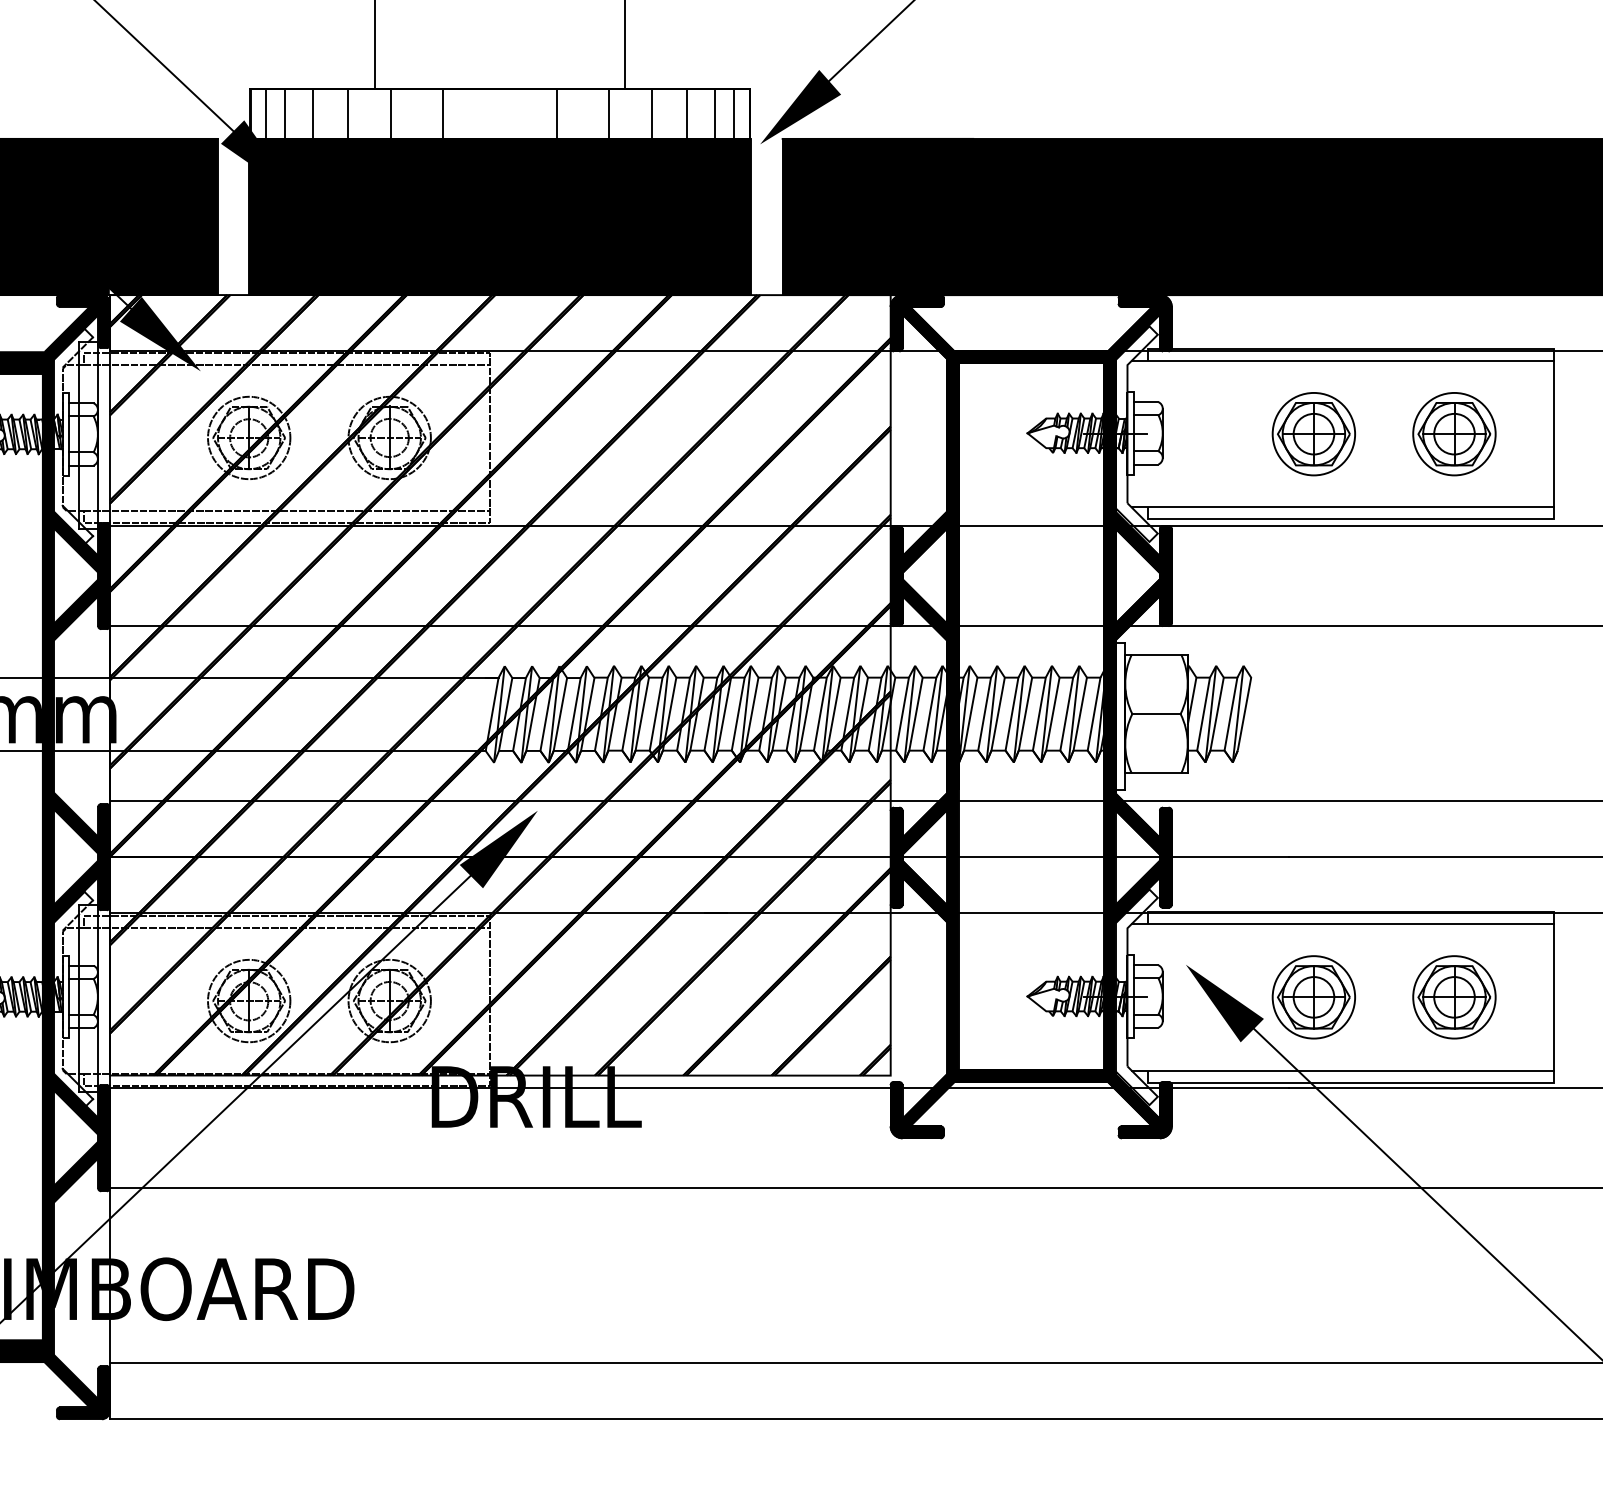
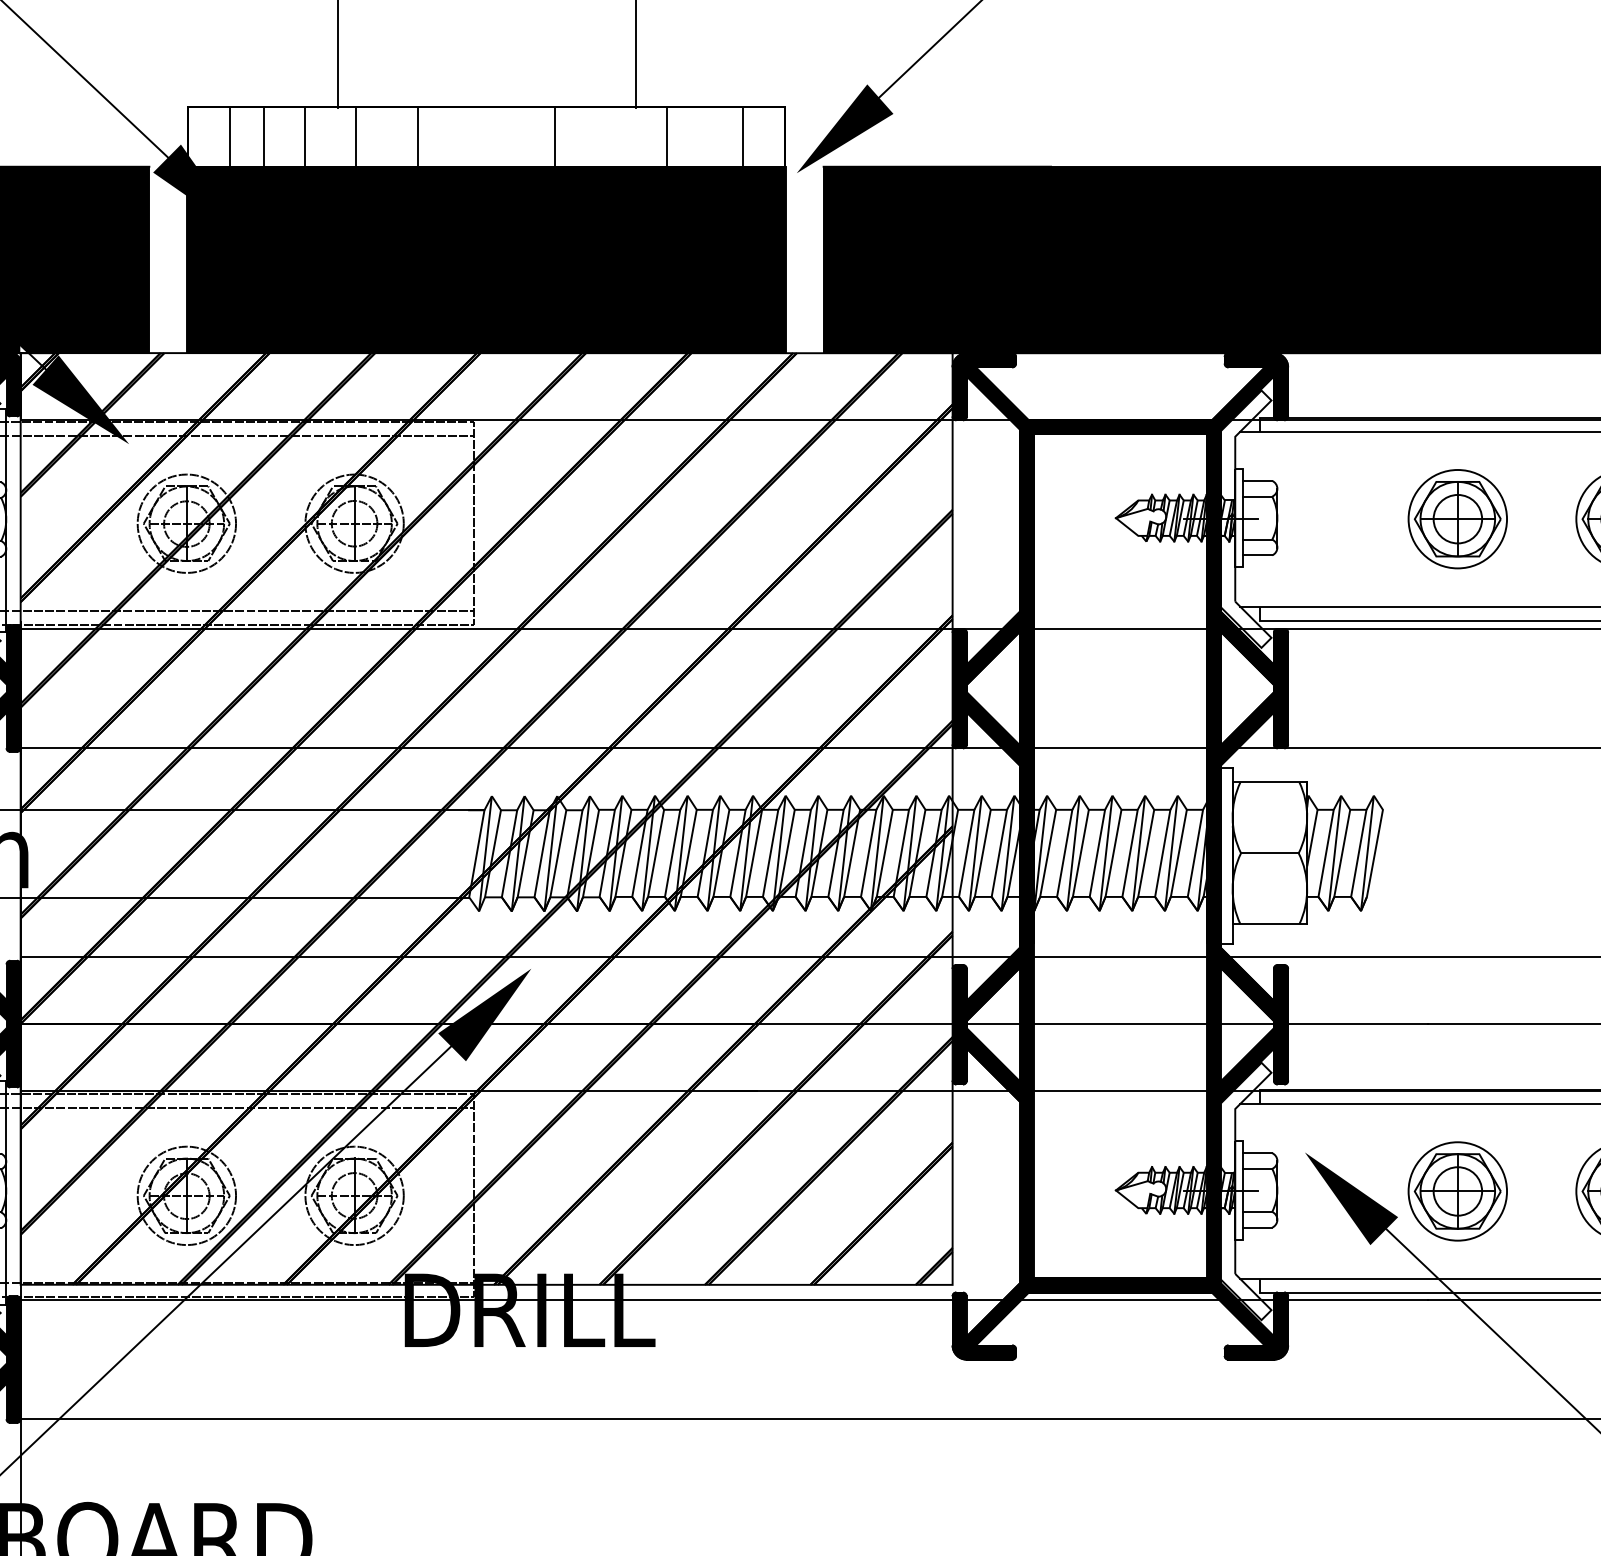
line: (265, 113) -> (206, 136), removed
line: (608, 113) -> (615, 136), removed
line: (686, 113) -> (708, 136), removed
line: (734, 113) -> (766, 136), removed

